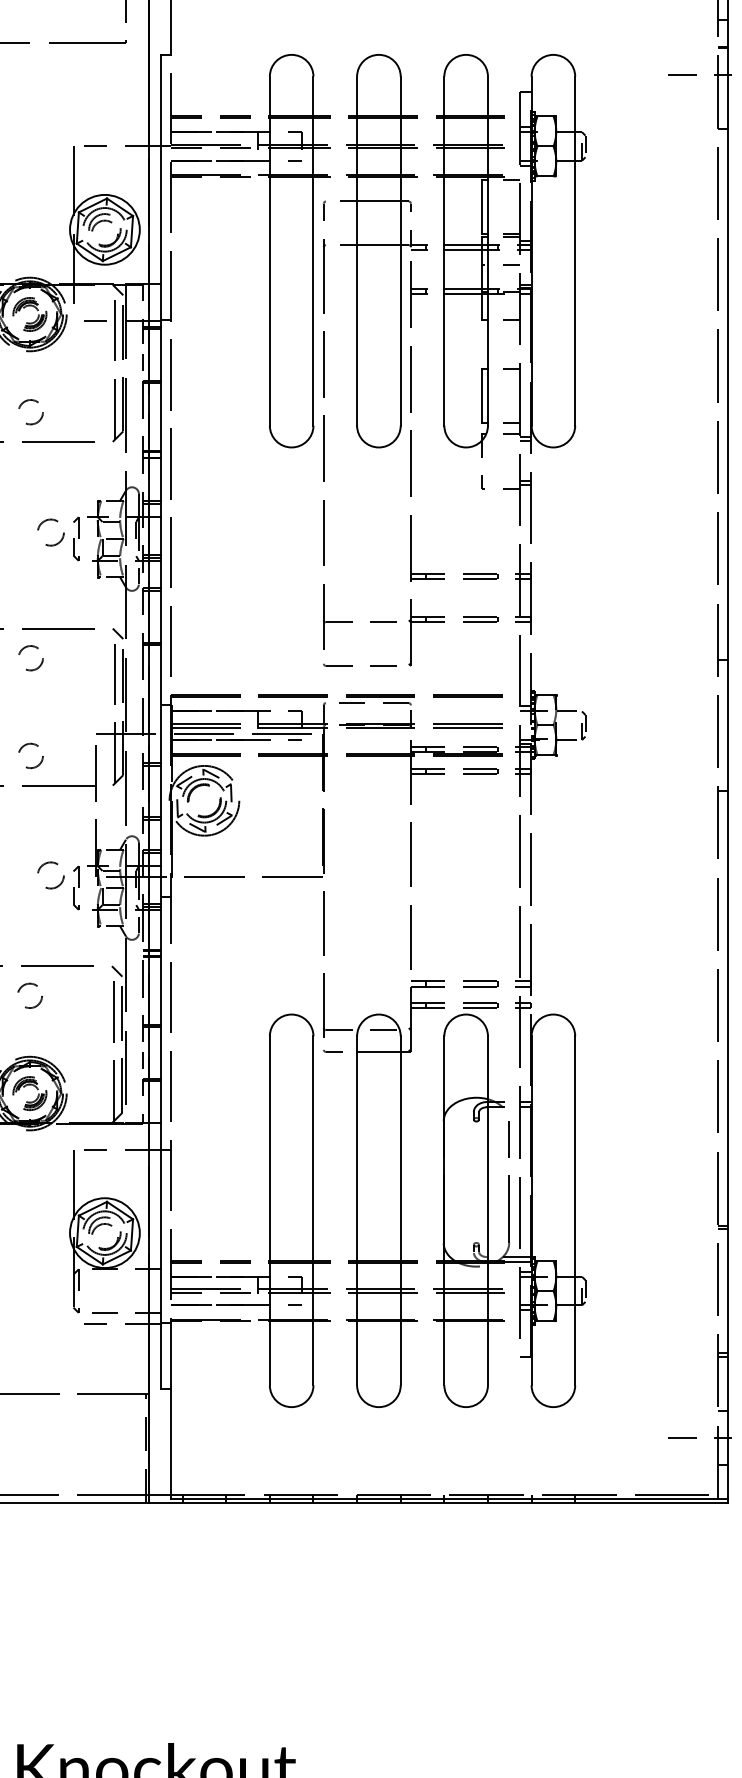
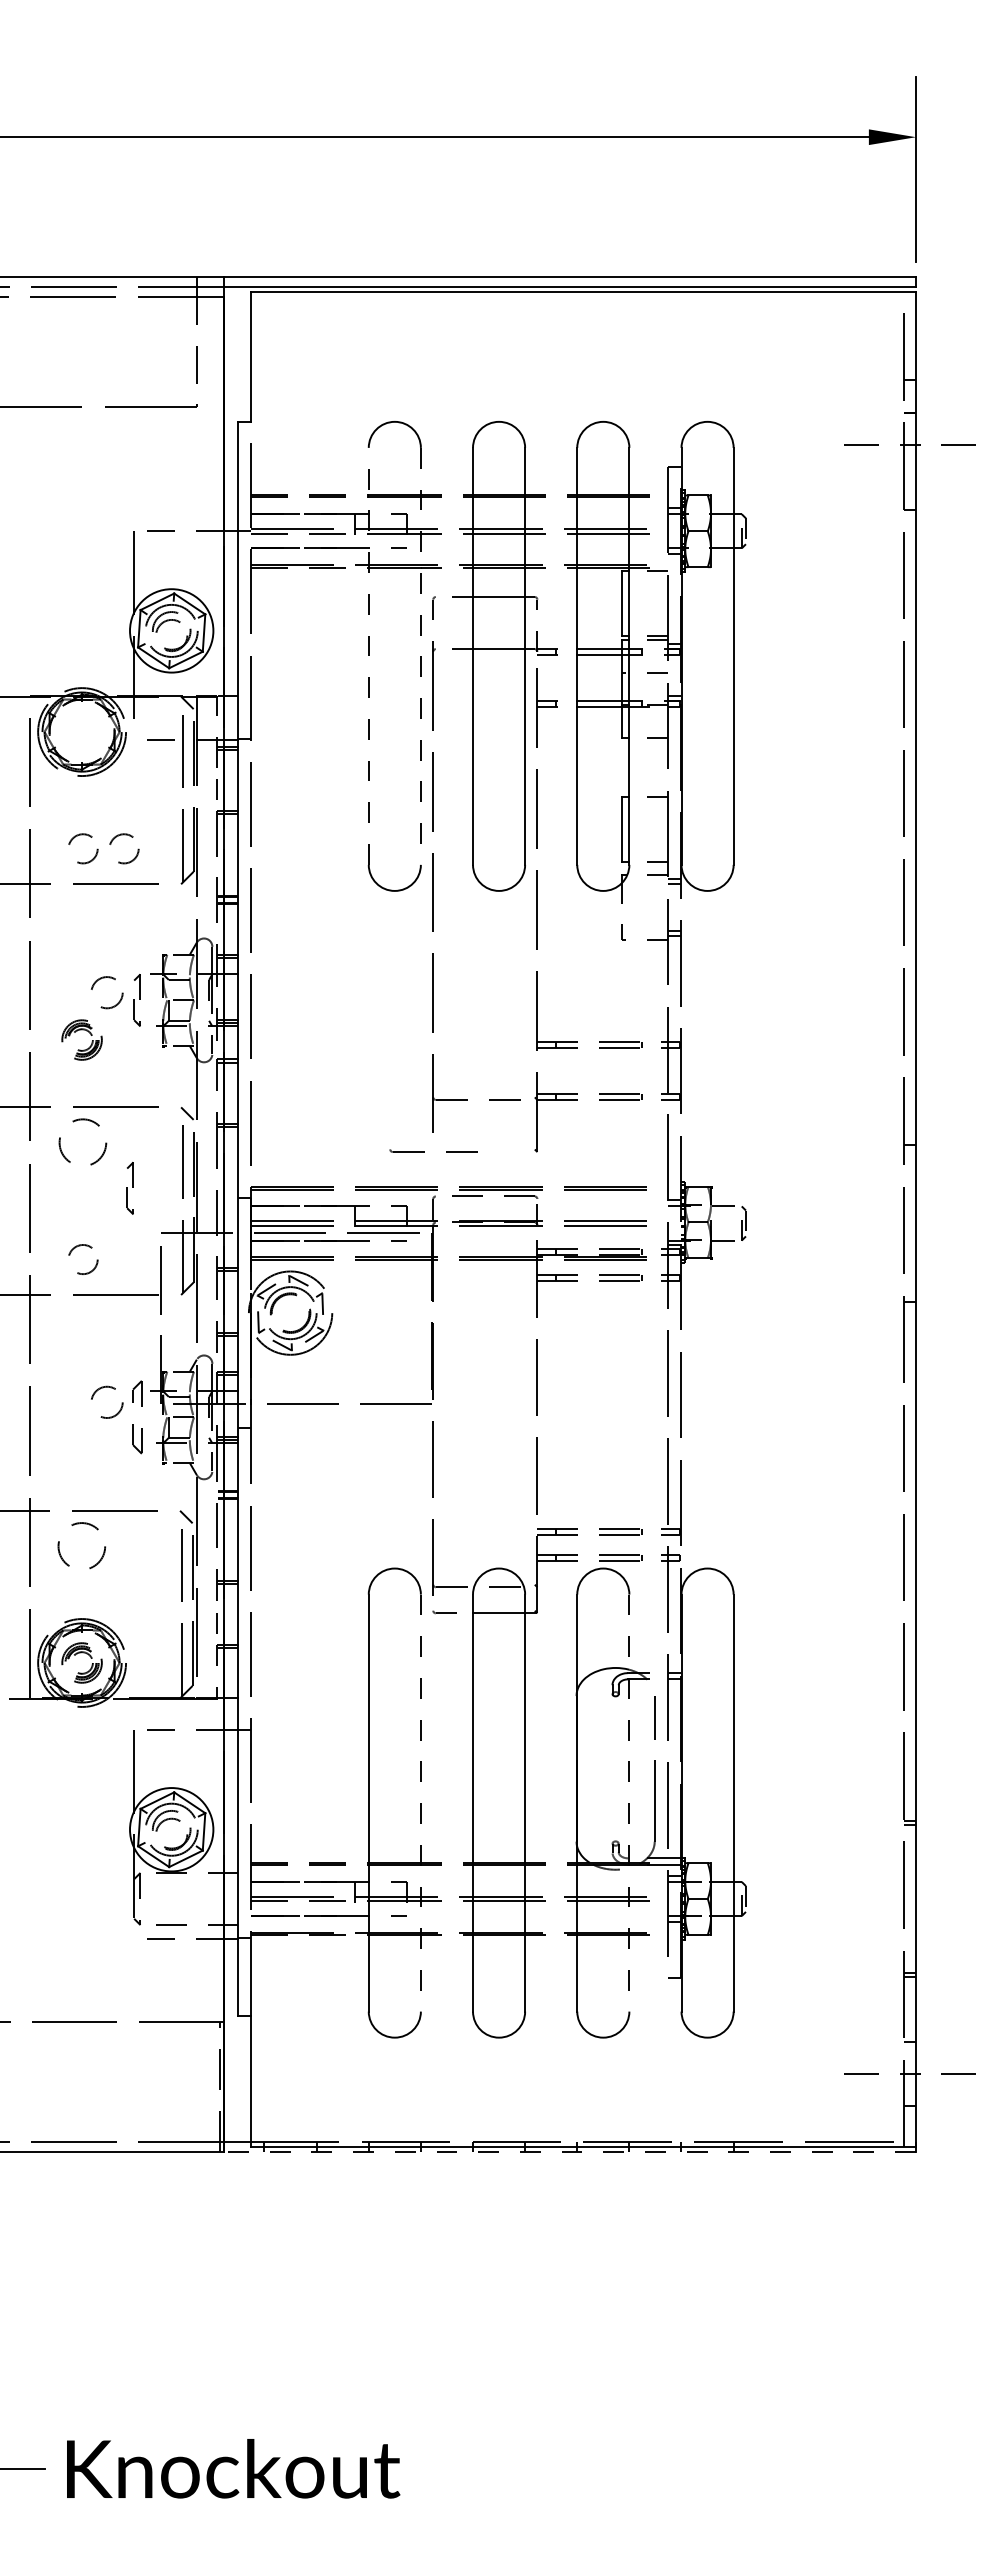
line: (269, 250) -> (368, 655), solid -> dashed
line: (313, 251) -> (420, 656), solid -> dashed
part: (26, 307) -> (77, 1031), moved
circle: (65, 411) -> (124, 848), added
circle: (31, 657) -> (83, 1142), size x1.6
part: (352, 665) -> (424, 1151), moved
part: (69, 696) -> (129, 1188), added
part: (75, 888) -> (136, 1417), size x1.4
circle: (30, 995) -> (82, 1545), size x1.6
line: (313, 1211) -> (420, 1803), solid -> dashed
line: (488, 1211) -> (629, 1803), solid -> dashed
line: (437, 1503) -> (569, 2152), solid -> dashed

